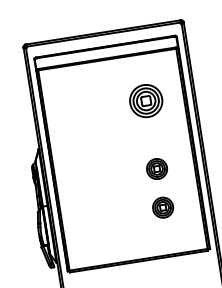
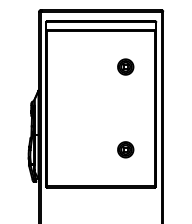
part: (145, 100) -> (125, 66), size x0.62
part: (156, 168) -> (125, 119), removed

